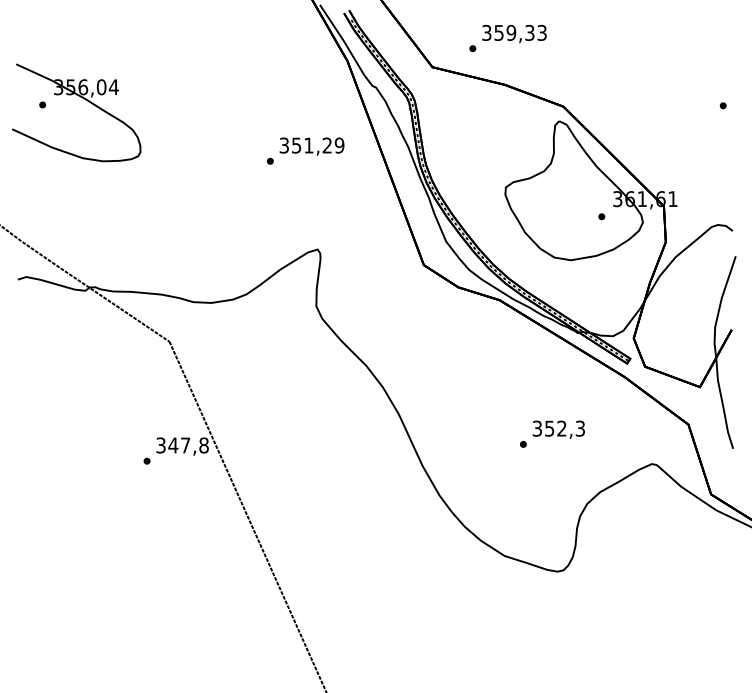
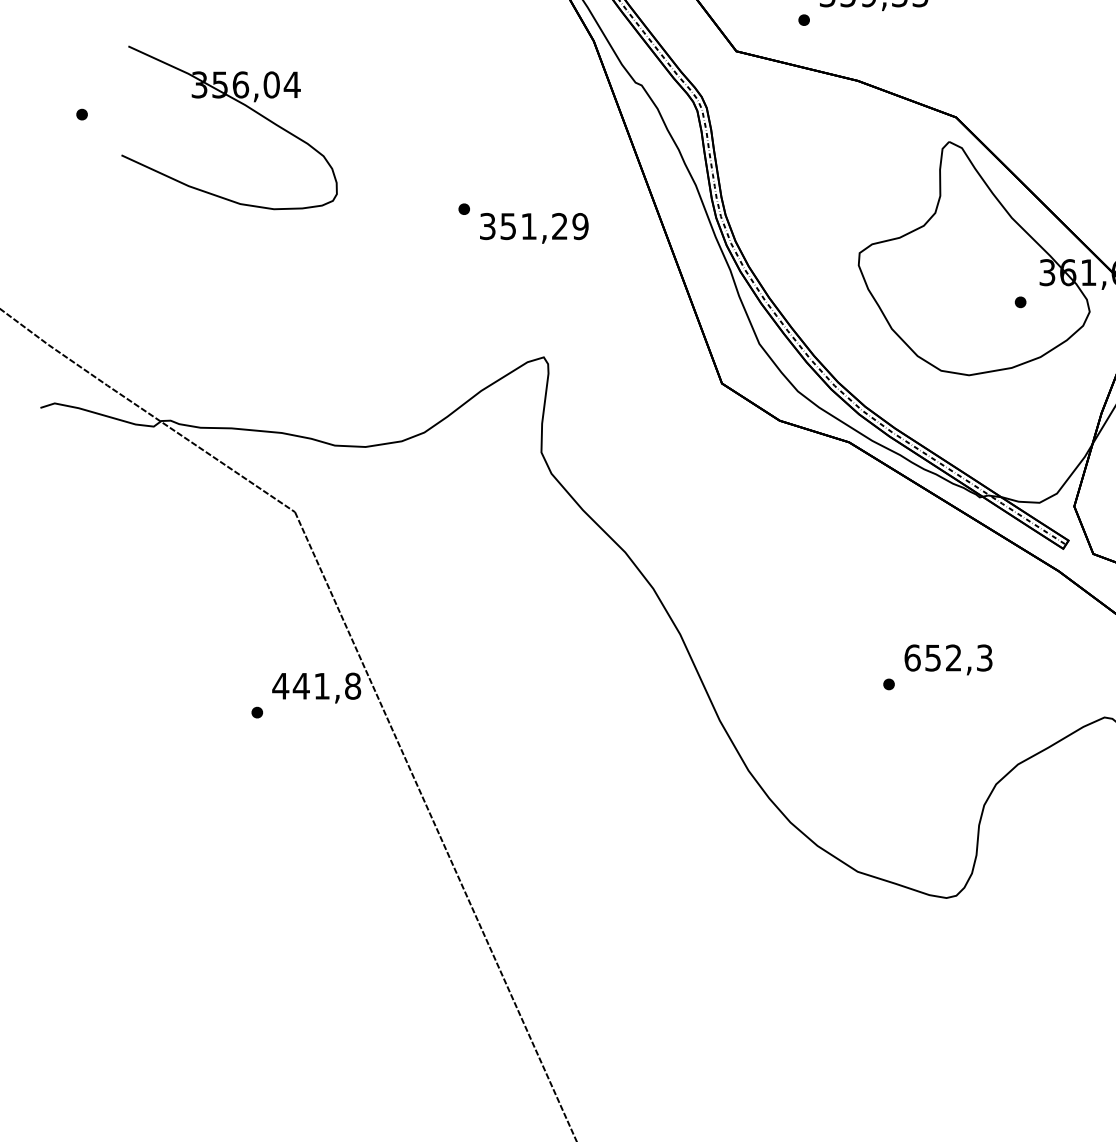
part: (83, 99) -> (241, 105), moved
text: (311, 146) -> (533, 227), moved
text: (537, 428) -> (912, 657), 352,3 -> 652,3
text: (173, 445) -> (301, 686), 347,8 -> 441,8

